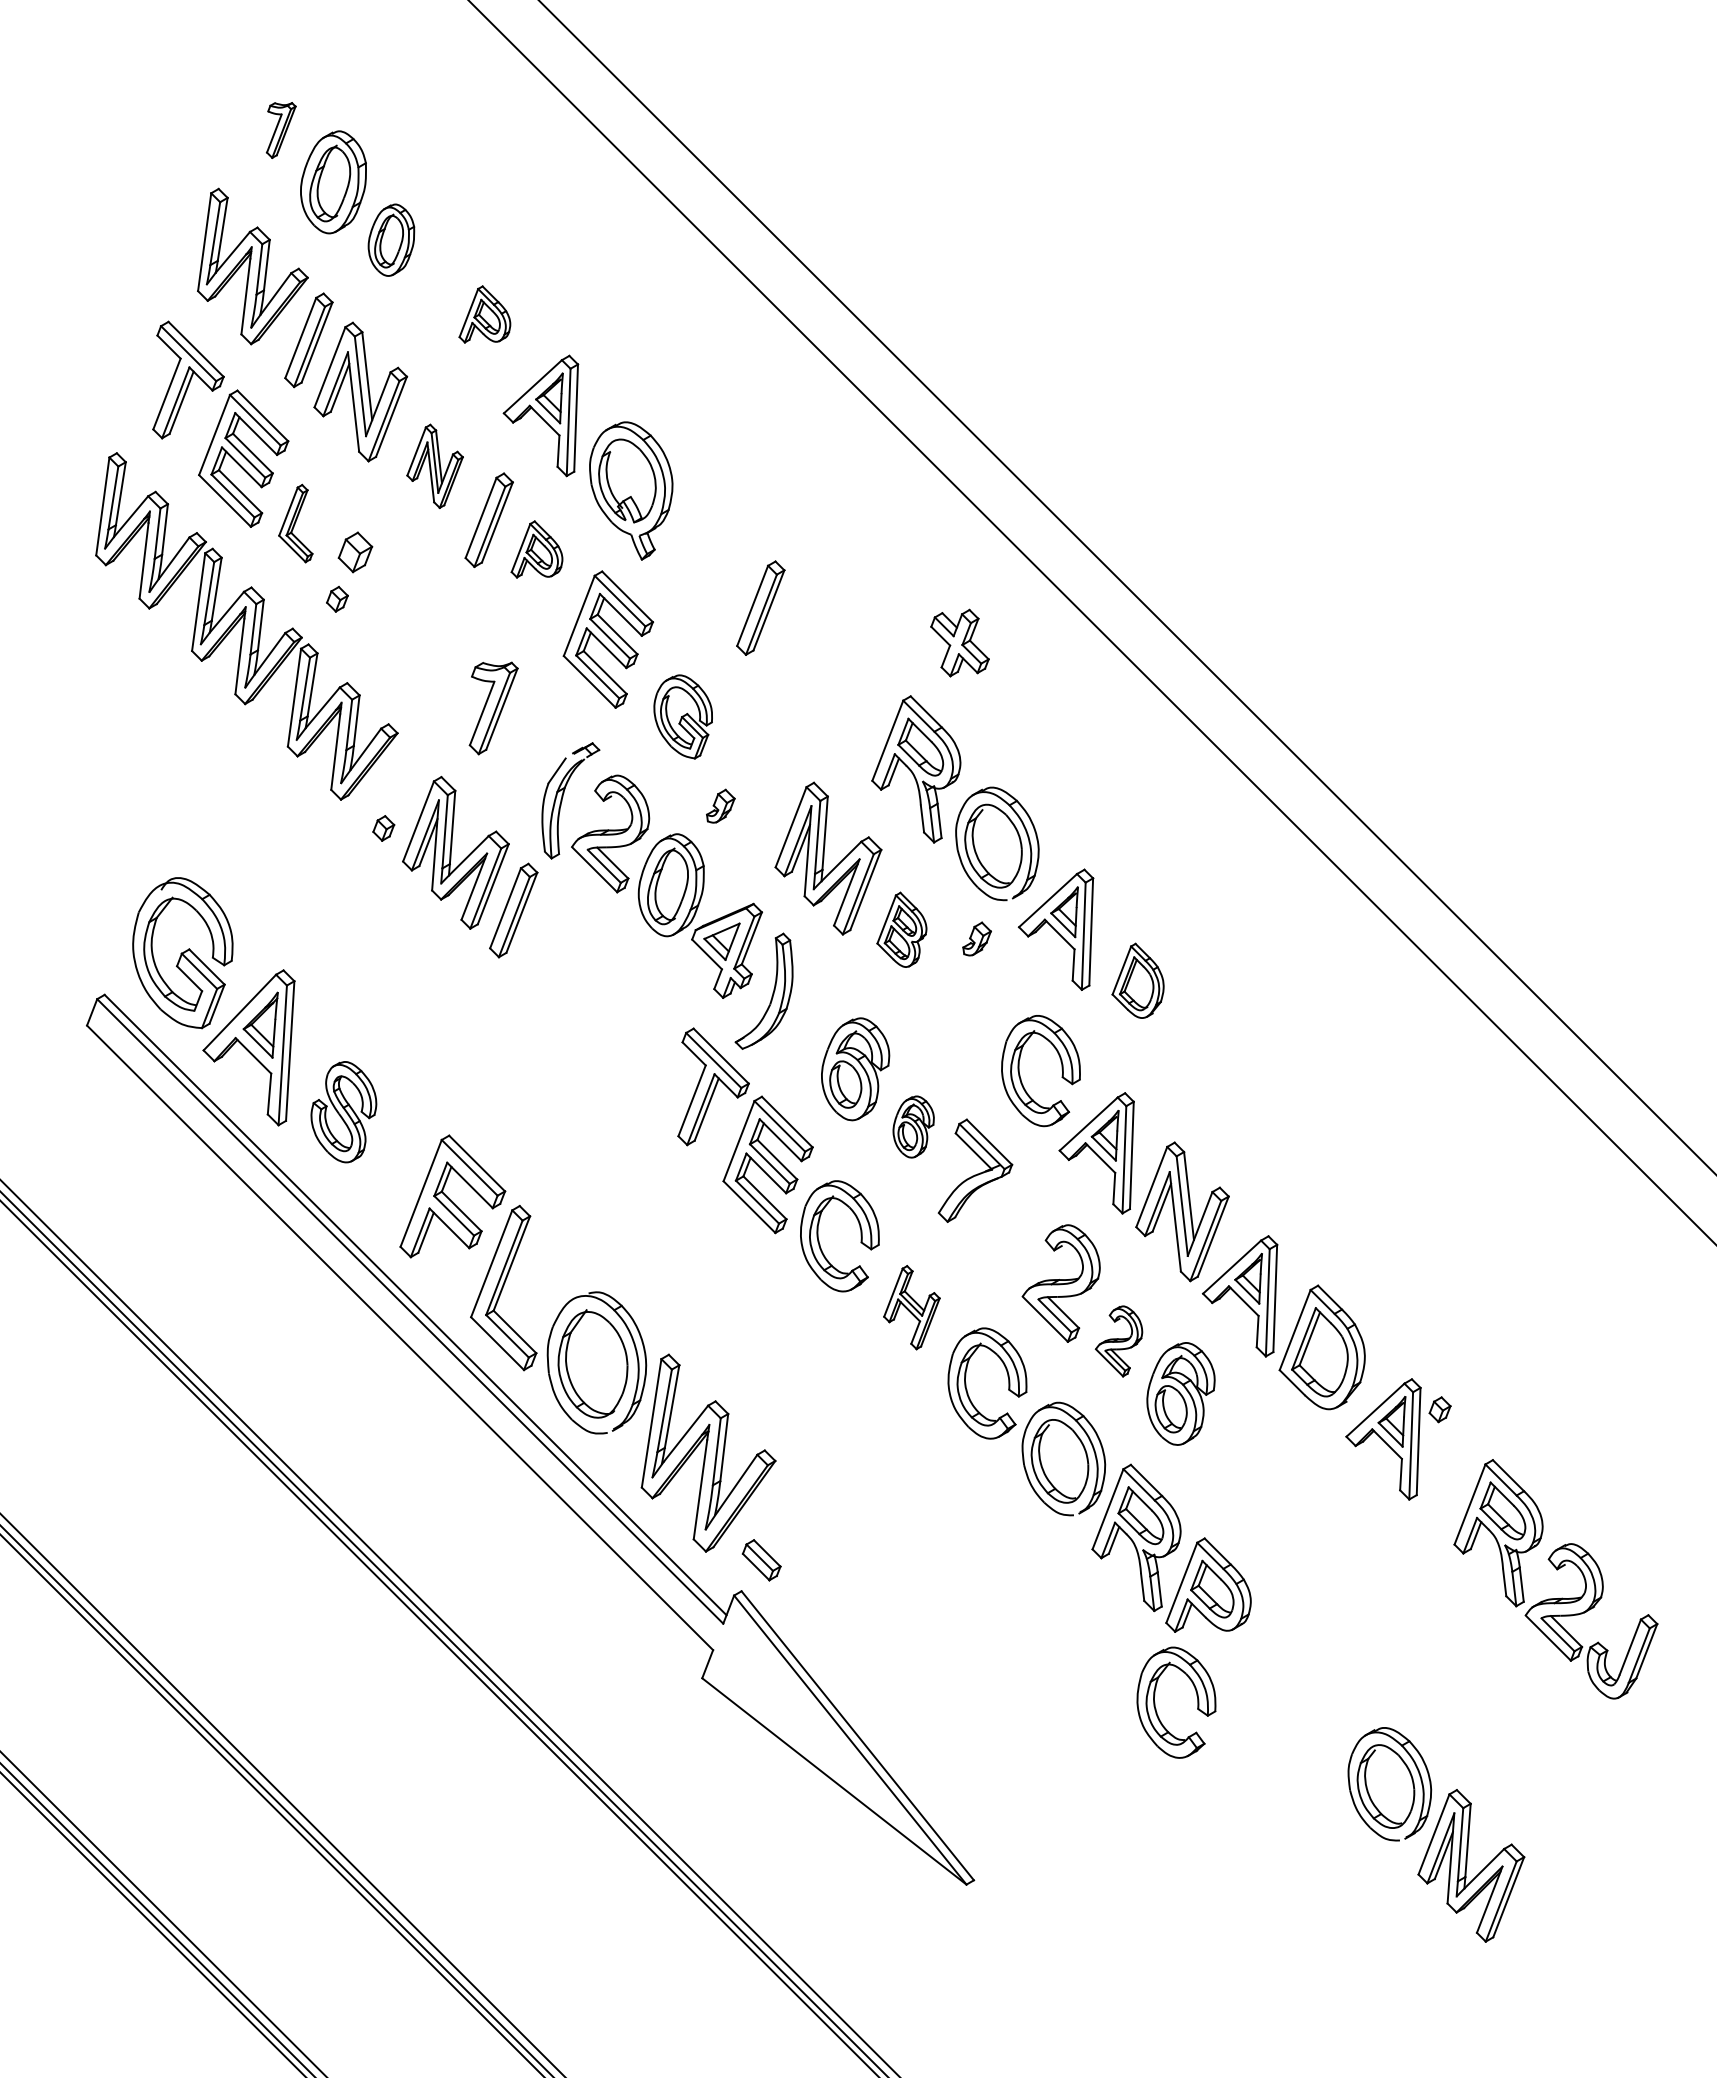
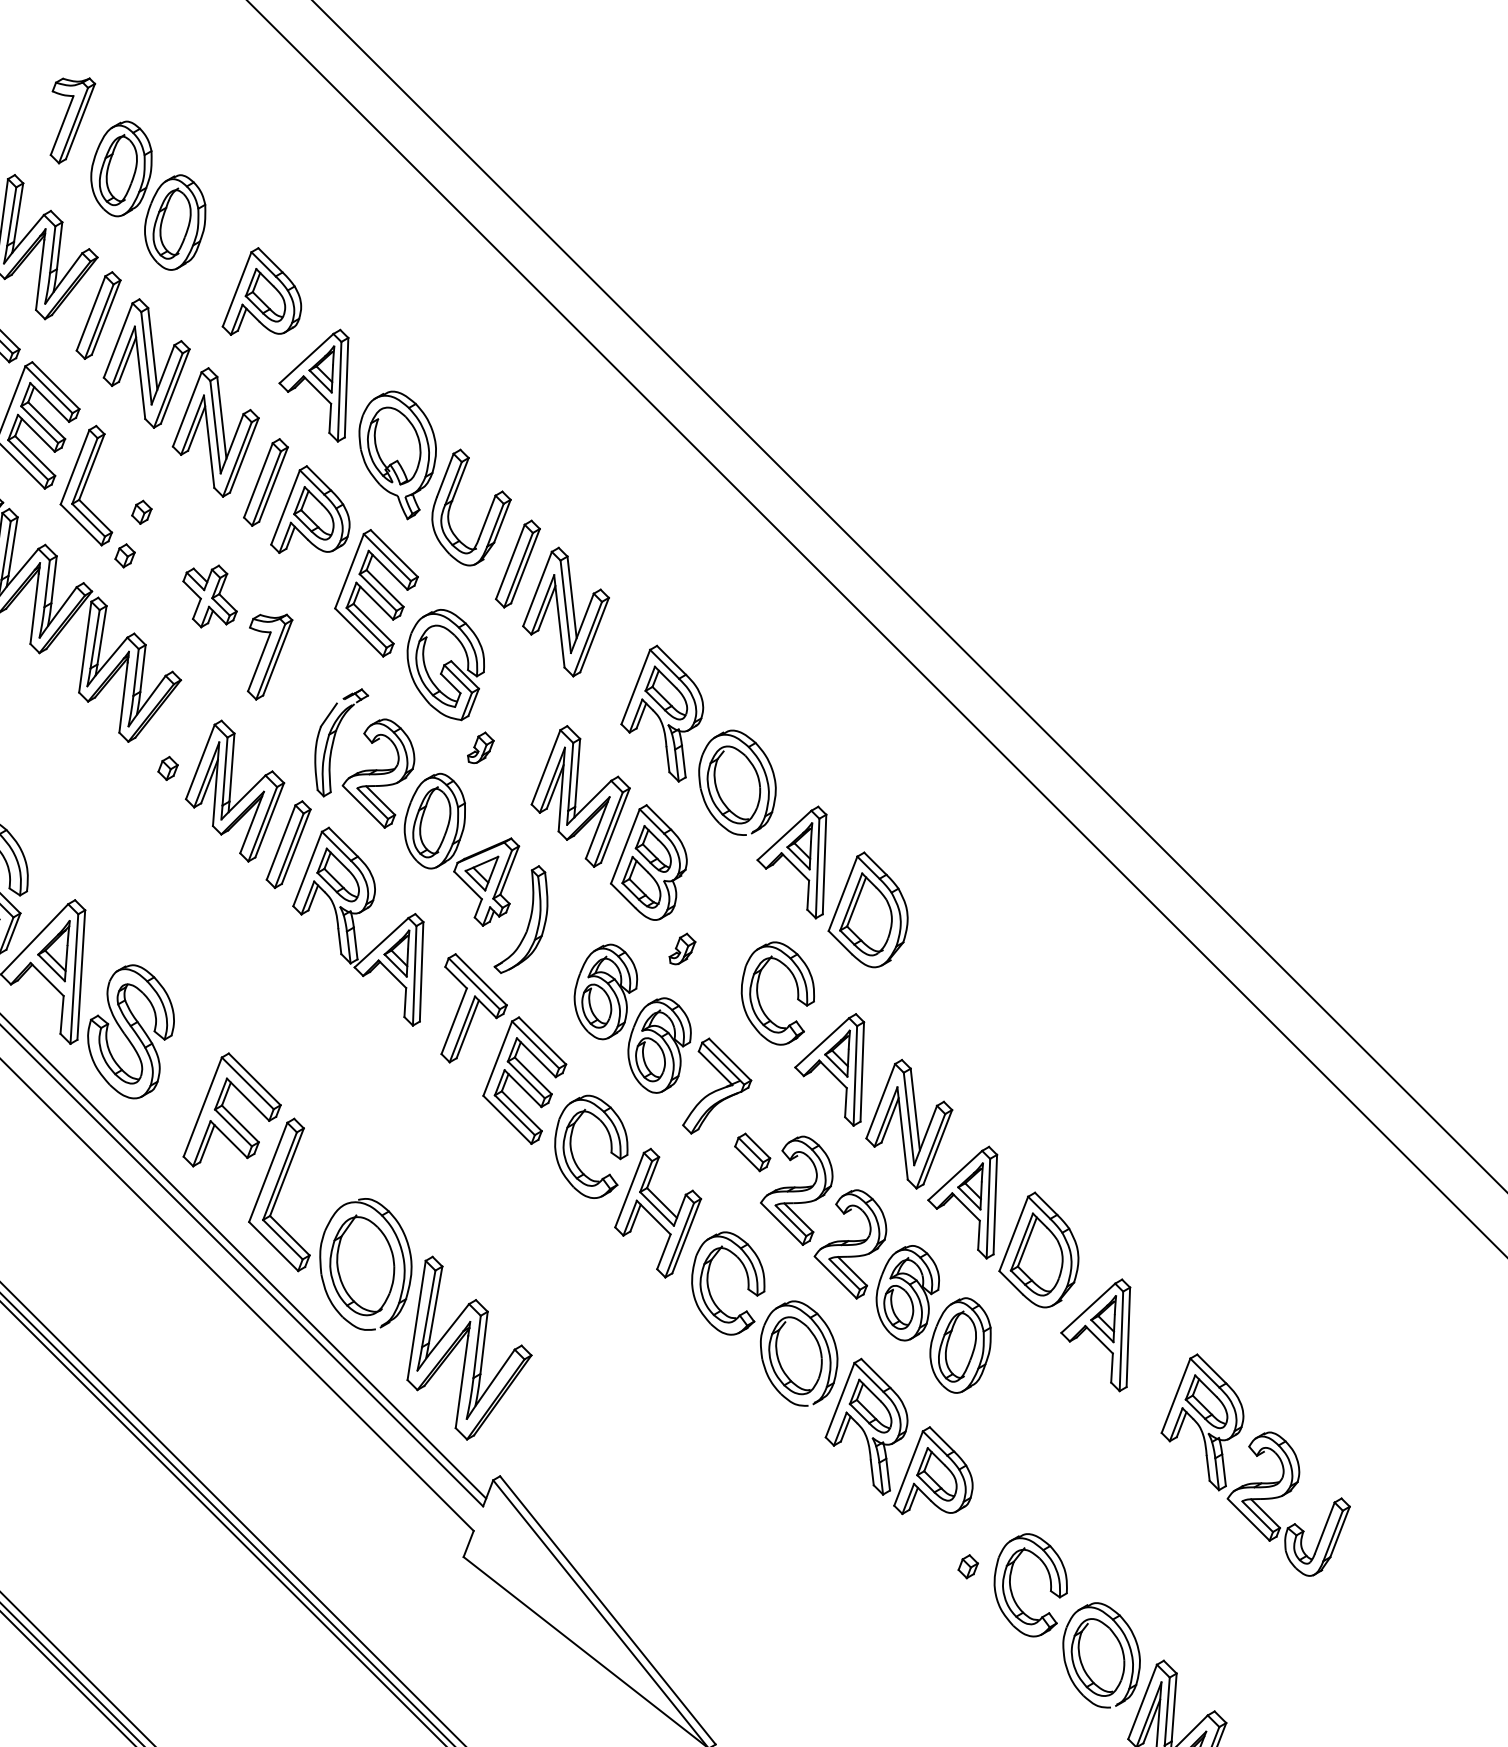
part: (281, 130) -> (73, 120), size x1.67
part: (391, 240) -> (175, 222), size x1.43
part: (484, 314) -> (261, 291), size x1.67
part: (434, 466) -> (215, 432), size x1.67
part: (295, 523) -> (86, 485), size x1.67
part: (536, 549) -> (309, 509), size x1.67
part: (355, 552) -> (141, 512), size x0.62
part: (728, 552) -> (487, 512), added
part: (959, 642) -> (209, 595), moved
part: (812, 659) -> (565, 611), added
part: (683, 716) -> (446, 664), size x1.43
part: (901, 929) -> (648, 862), size x1.67
part: (976, 938) -> (681, 948), moved
part: (1137, 980) -> (867, 909), size x1.67
part: (588, 998) -> (358, 926), added
part: (343, 1111) -> (130, 1031), size x1.43
part: (913, 1126) -> (659, 1045), size x1.67
part: (911, 1307) -> (657, 1212), size x1.67
part: (1118, 1341) -> (849, 1244), size x1.67
part: (1439, 1409) -> (967, 1566), moved
part: (1237, 1450) -> (960, 1345), added
part: (761, 1560) -> (752, 1152), moved
part: (1196, 1696) -> (1049, 1579), moved

